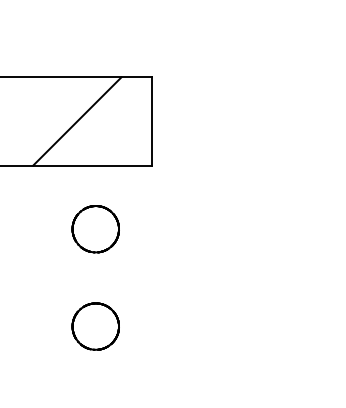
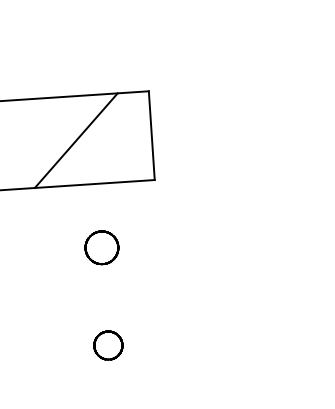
part: (95, 229) -> (101, 248), size x0.7
part: (95, 326) -> (108, 345), size x0.6

